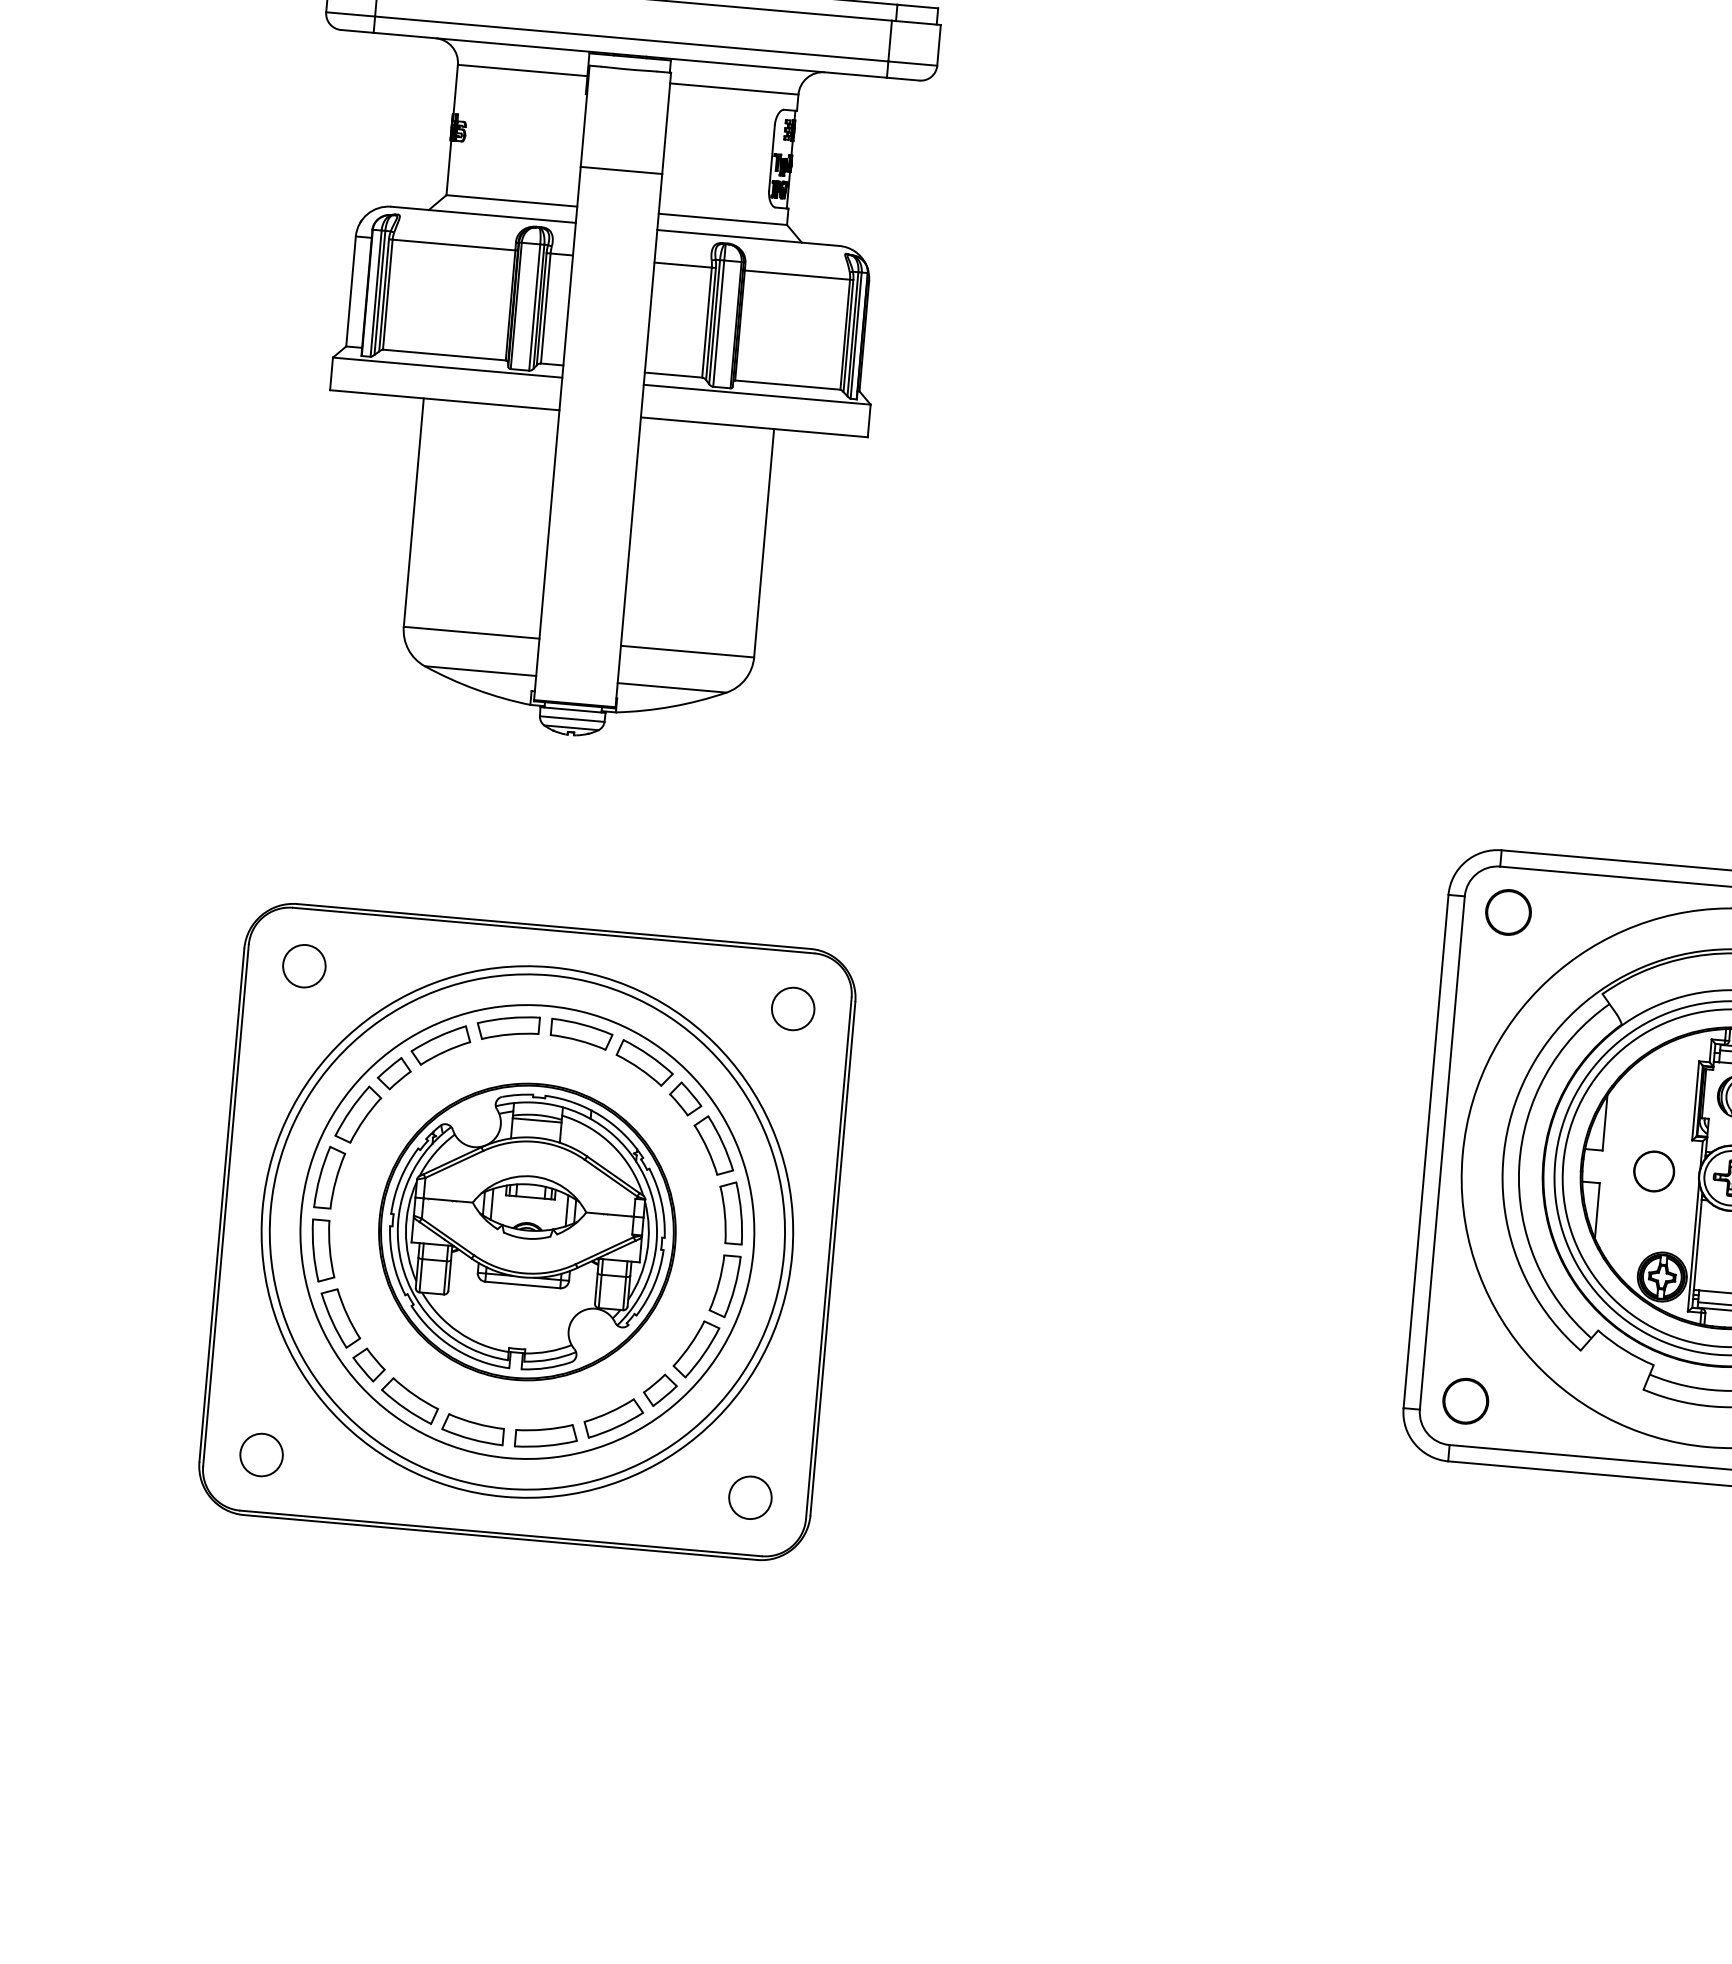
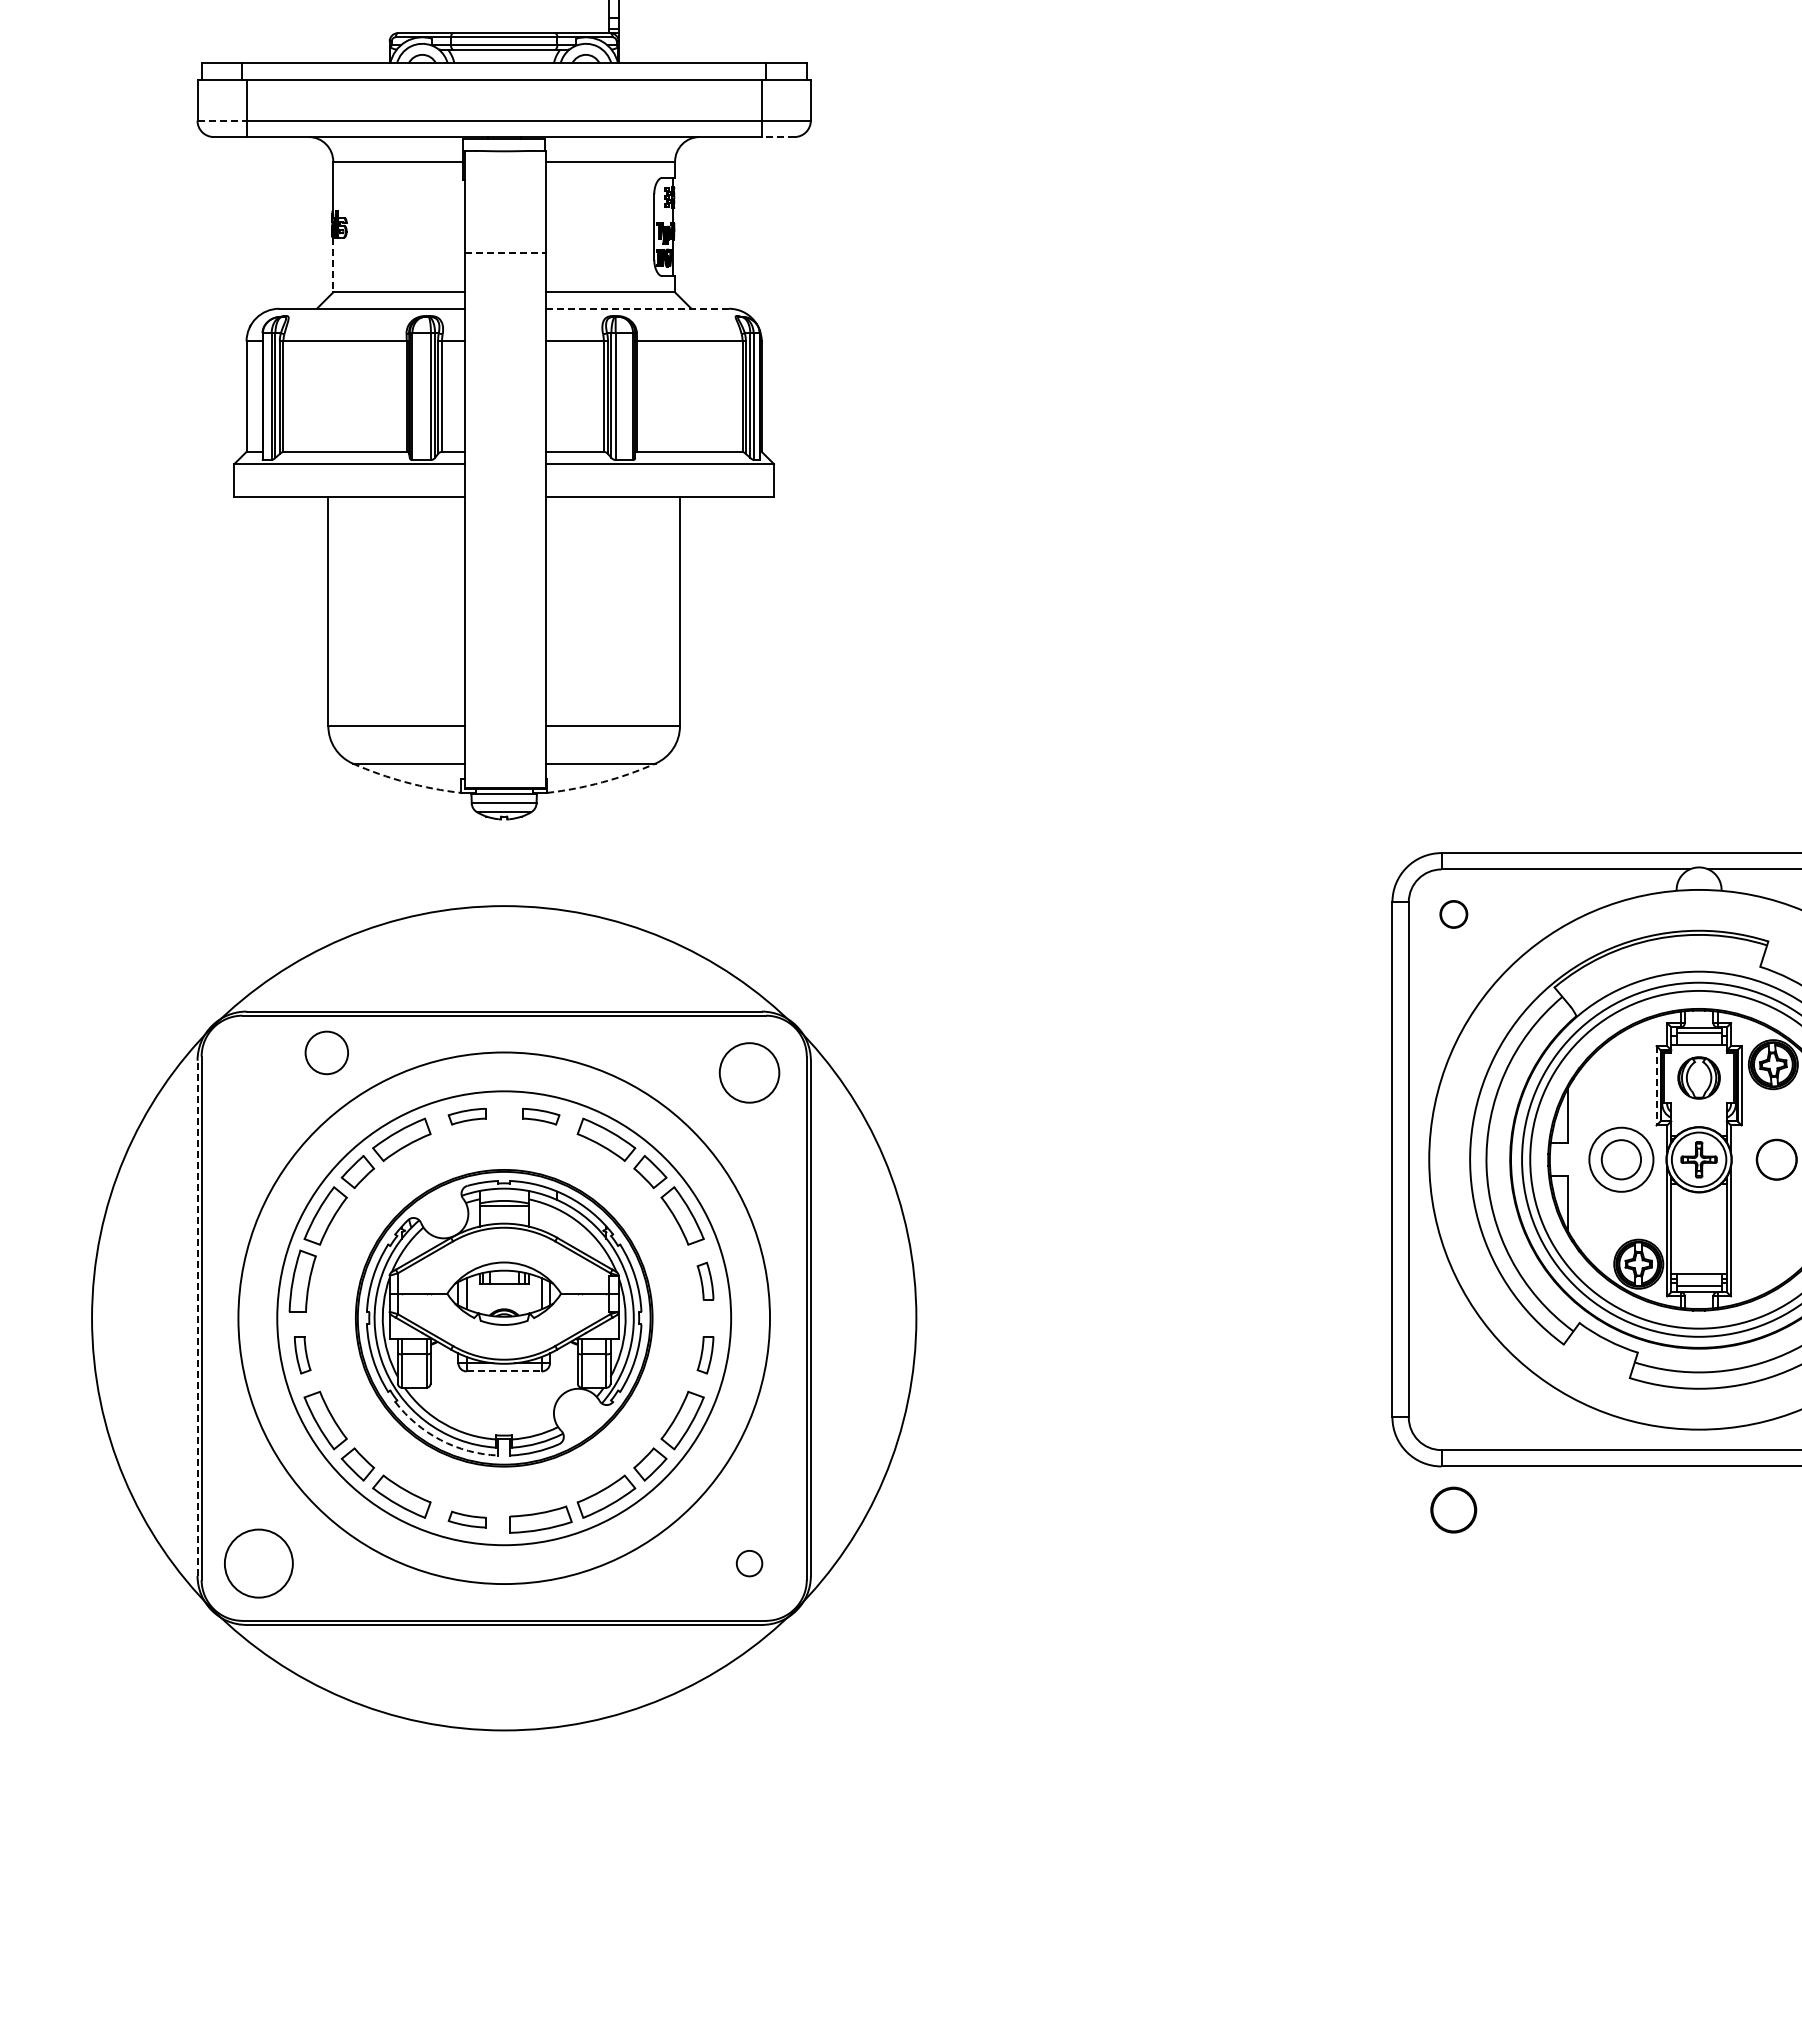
line: (351, 14) -> (222, 120), solid -> dashed
line: (902, 79) -> (777, 137), solid -> dashed
line: (449, 168) -> (333, 265), solid -> dashed
line: (621, 170) -> (505, 252), solid -> dashed
line: (748, 237) -> (637, 308), solid -> dashed
arc: (475, 689) -> (405, 782), solid -> dashed
arc: (672, 706) -> (602, 782), solid -> dashed
part: (1508, 912) -> (1453, 914), size x0.6
circle: (304, 965) -> (326, 1052), moved
circle: (793, 1008) -> (749, 1072), size x1.4
part: (507, 1027) -> (466, 1116), size x0.6
part: (581, 1034) -> (540, 1116), size x0.6
line: (1695, 1100) -> (1656, 1085), solid -> dashed
circle: (1654, 1171) -> (1621, 1159), size x1.6
line: (221, 1205) -> (197, 1318), solid -> dashed
part: (731, 1211) -> (705, 1280), size x0.6
circle: (526, 1231) -> (503, 1317), size x1.6
part: (323, 1250) -> (302, 1354), size x0.6
line: (523, 1285) -> (504, 1371), solid -> dashed
part: (724, 1285) -> (705, 1354), size x0.6
arc: (453, 1348) -> (440, 1440), solid -> dashed
part: (1465, 1400) -> (1453, 1509), moved
part: (472, 1429) -> (466, 1519), size x0.6
circle: (261, 1454) -> (258, 1563), size x1.6
circle: (750, 1497) -> (749, 1563), size x0.6

